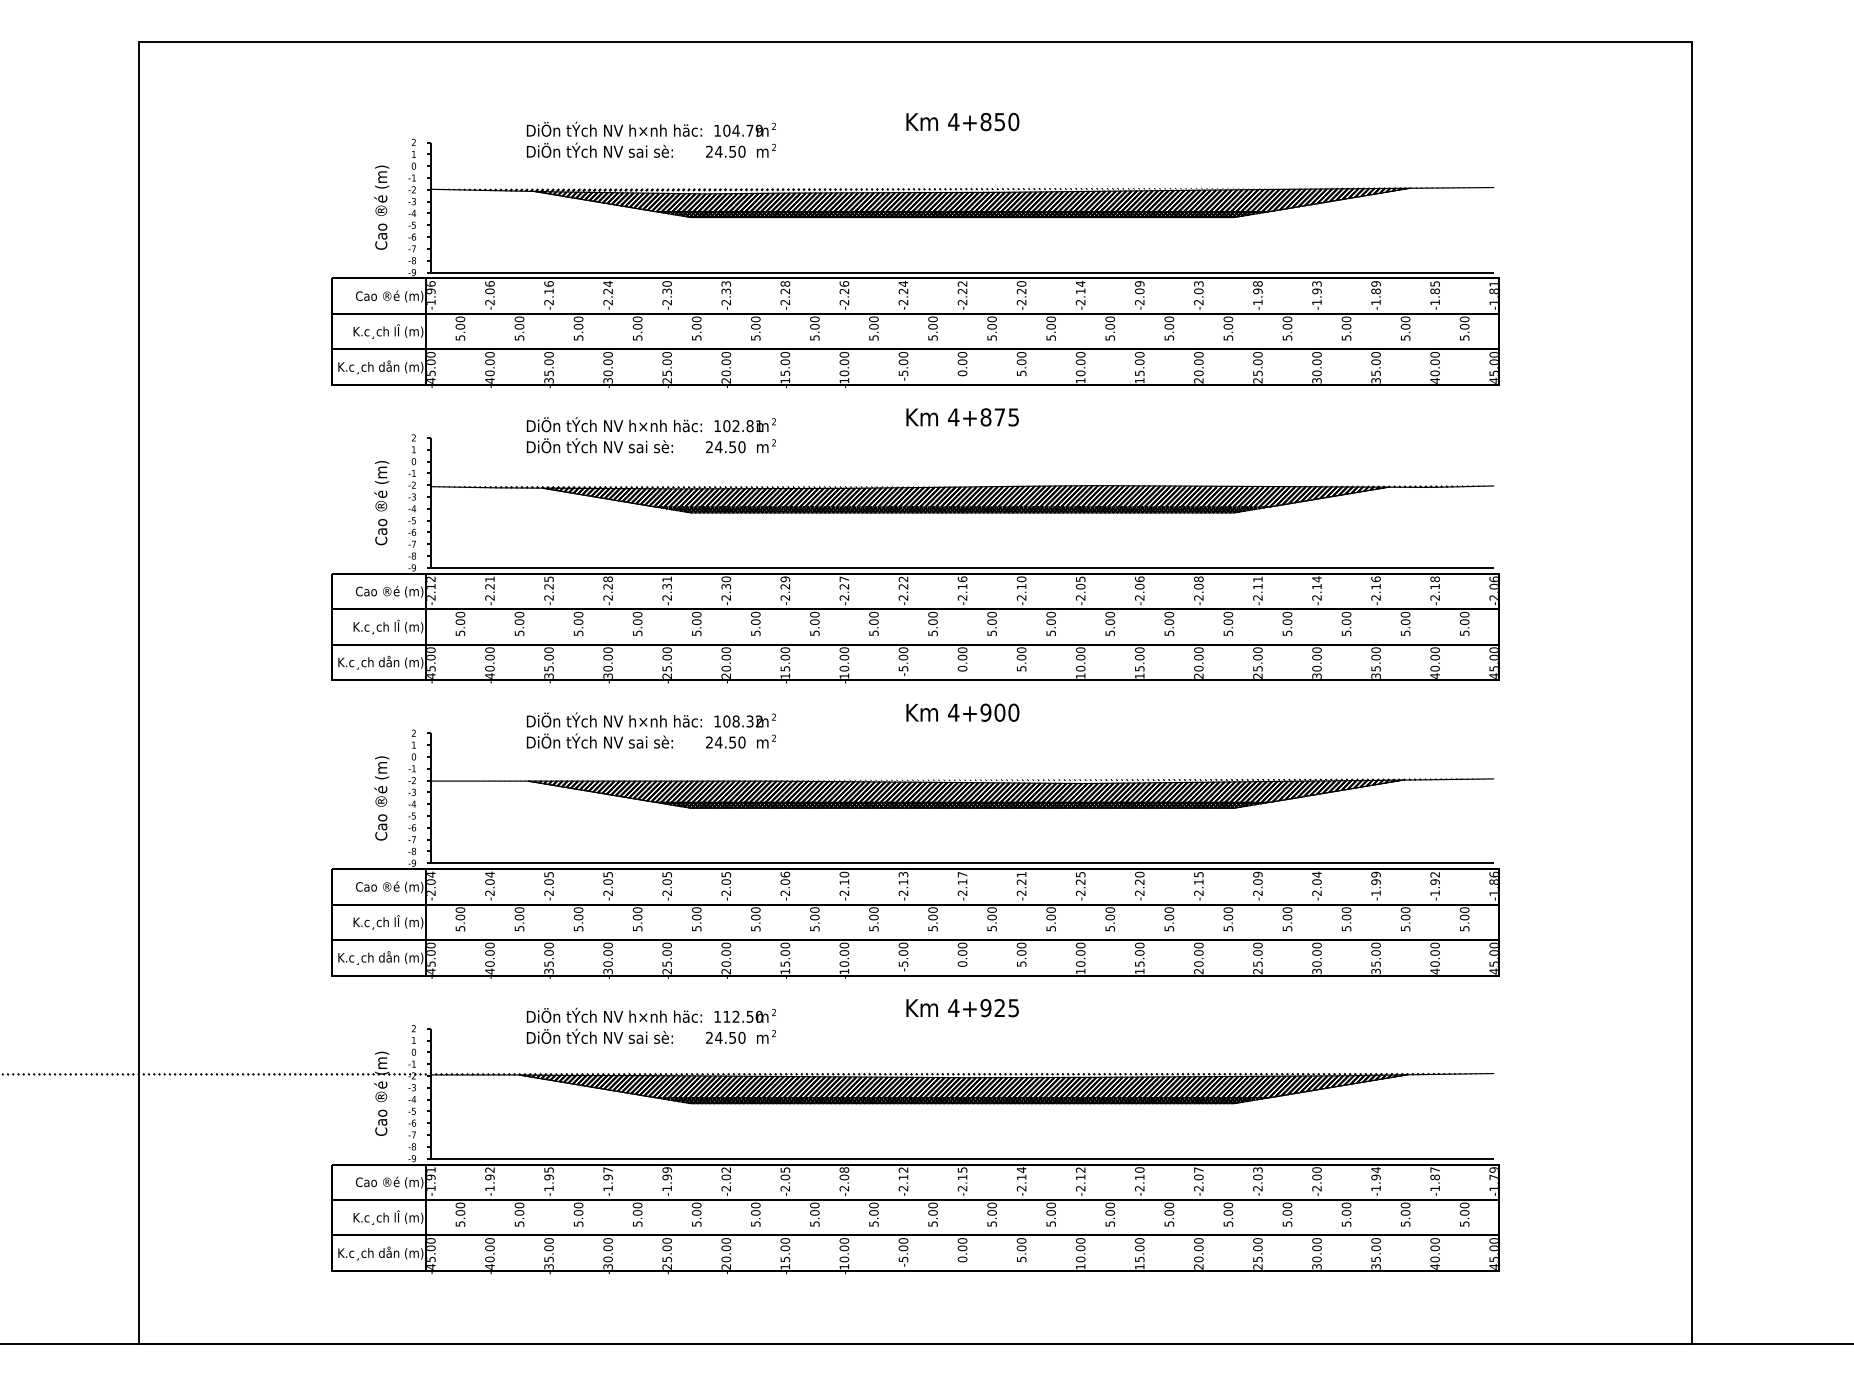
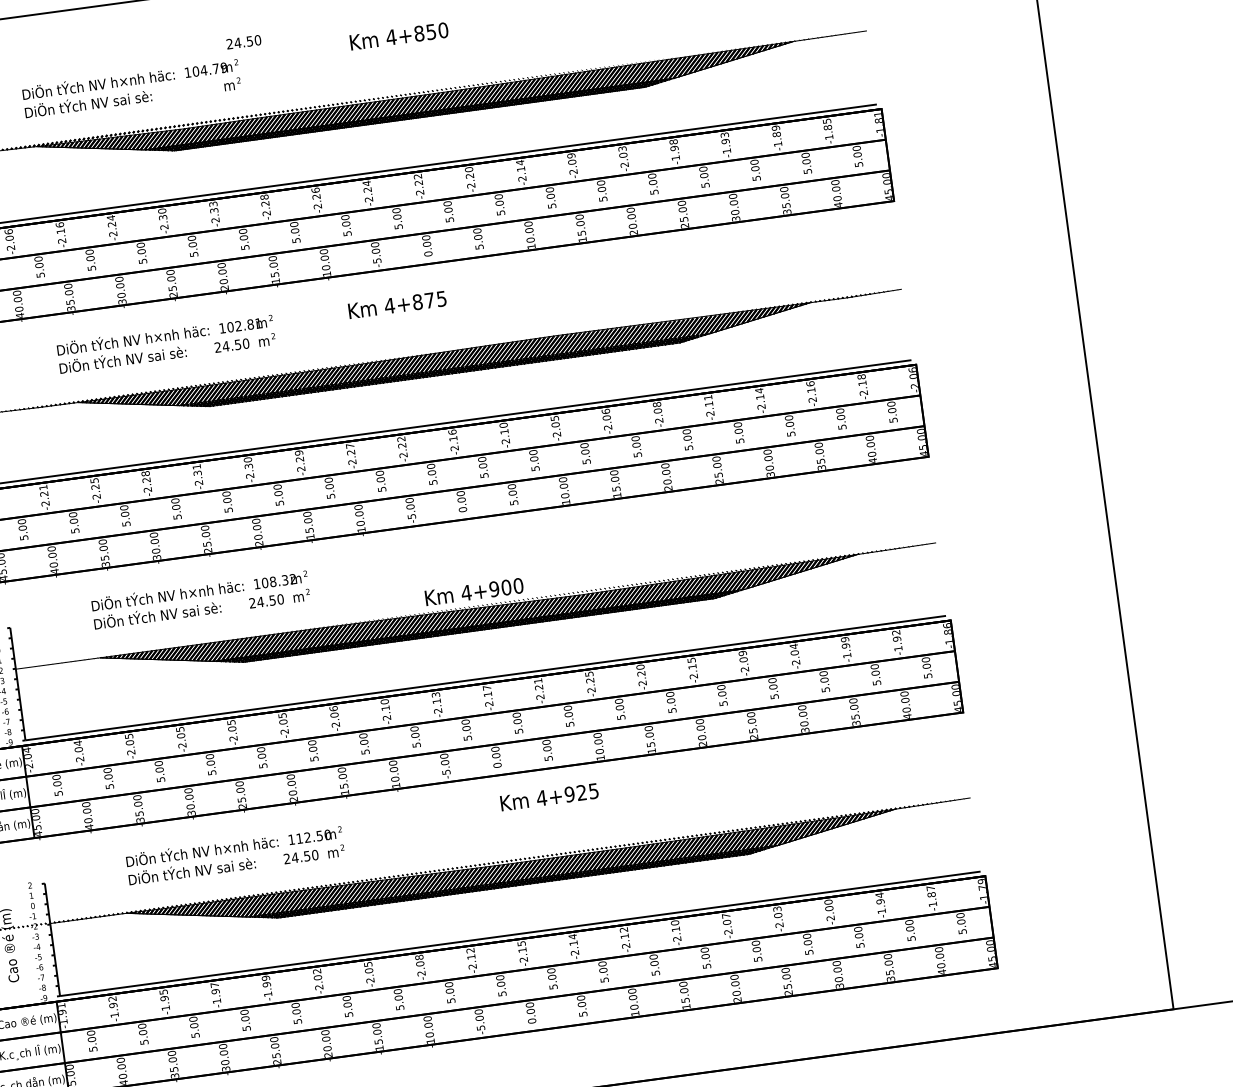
text: (725, 151) -> (243, 41), moved
text: (962, 417) -> (397, 305), moved
text: (962, 712) -> (474, 591), moved
text: (962, 1008) -> (549, 797), moved

